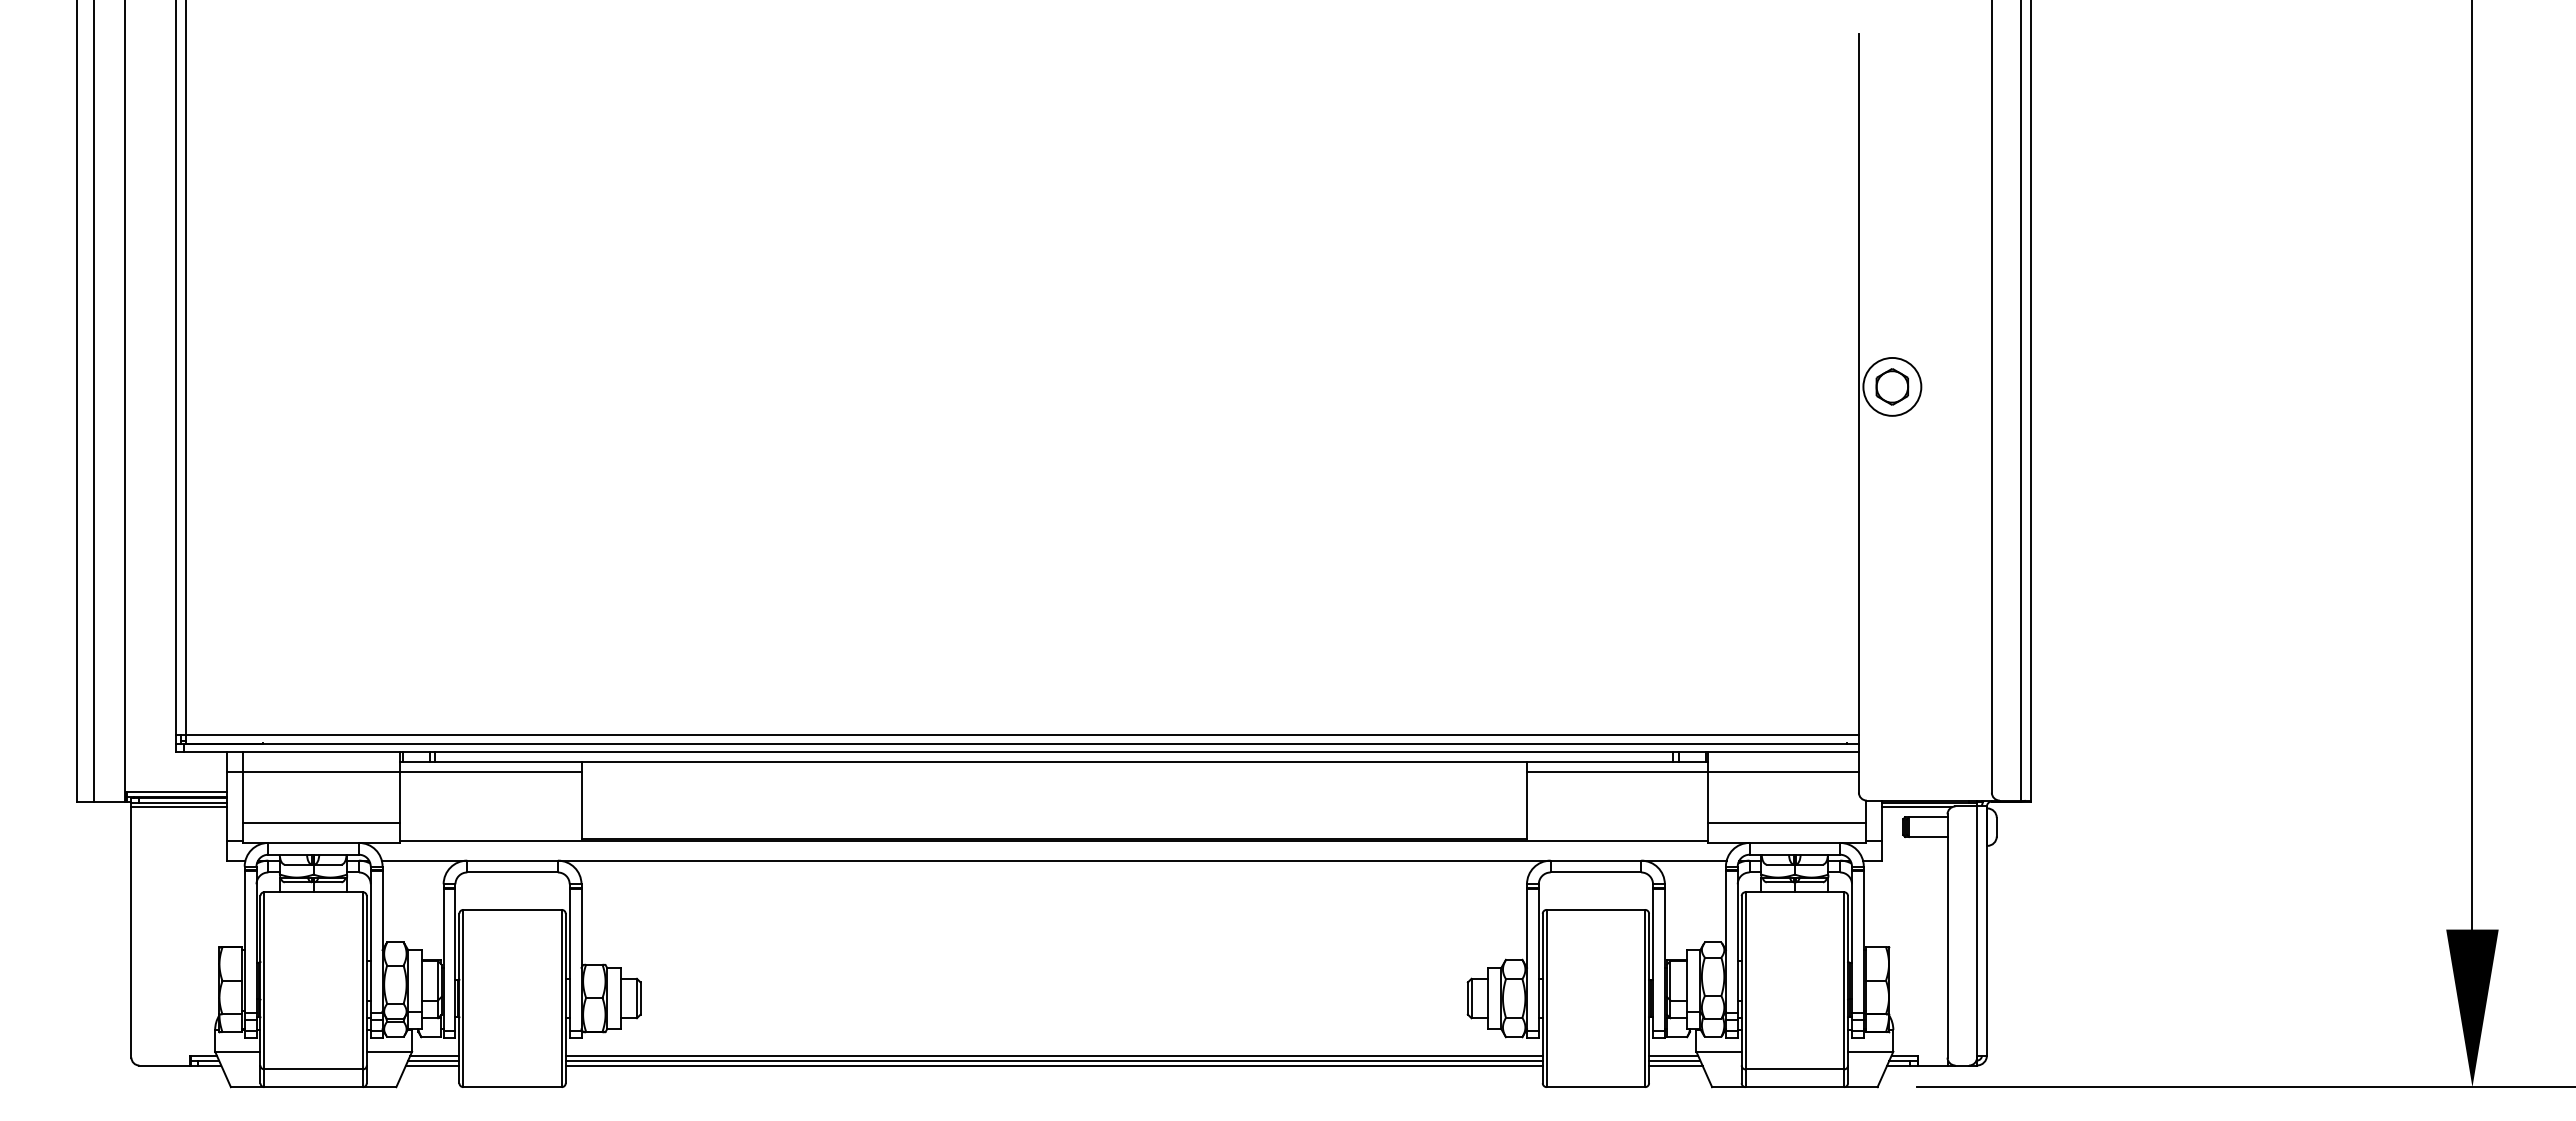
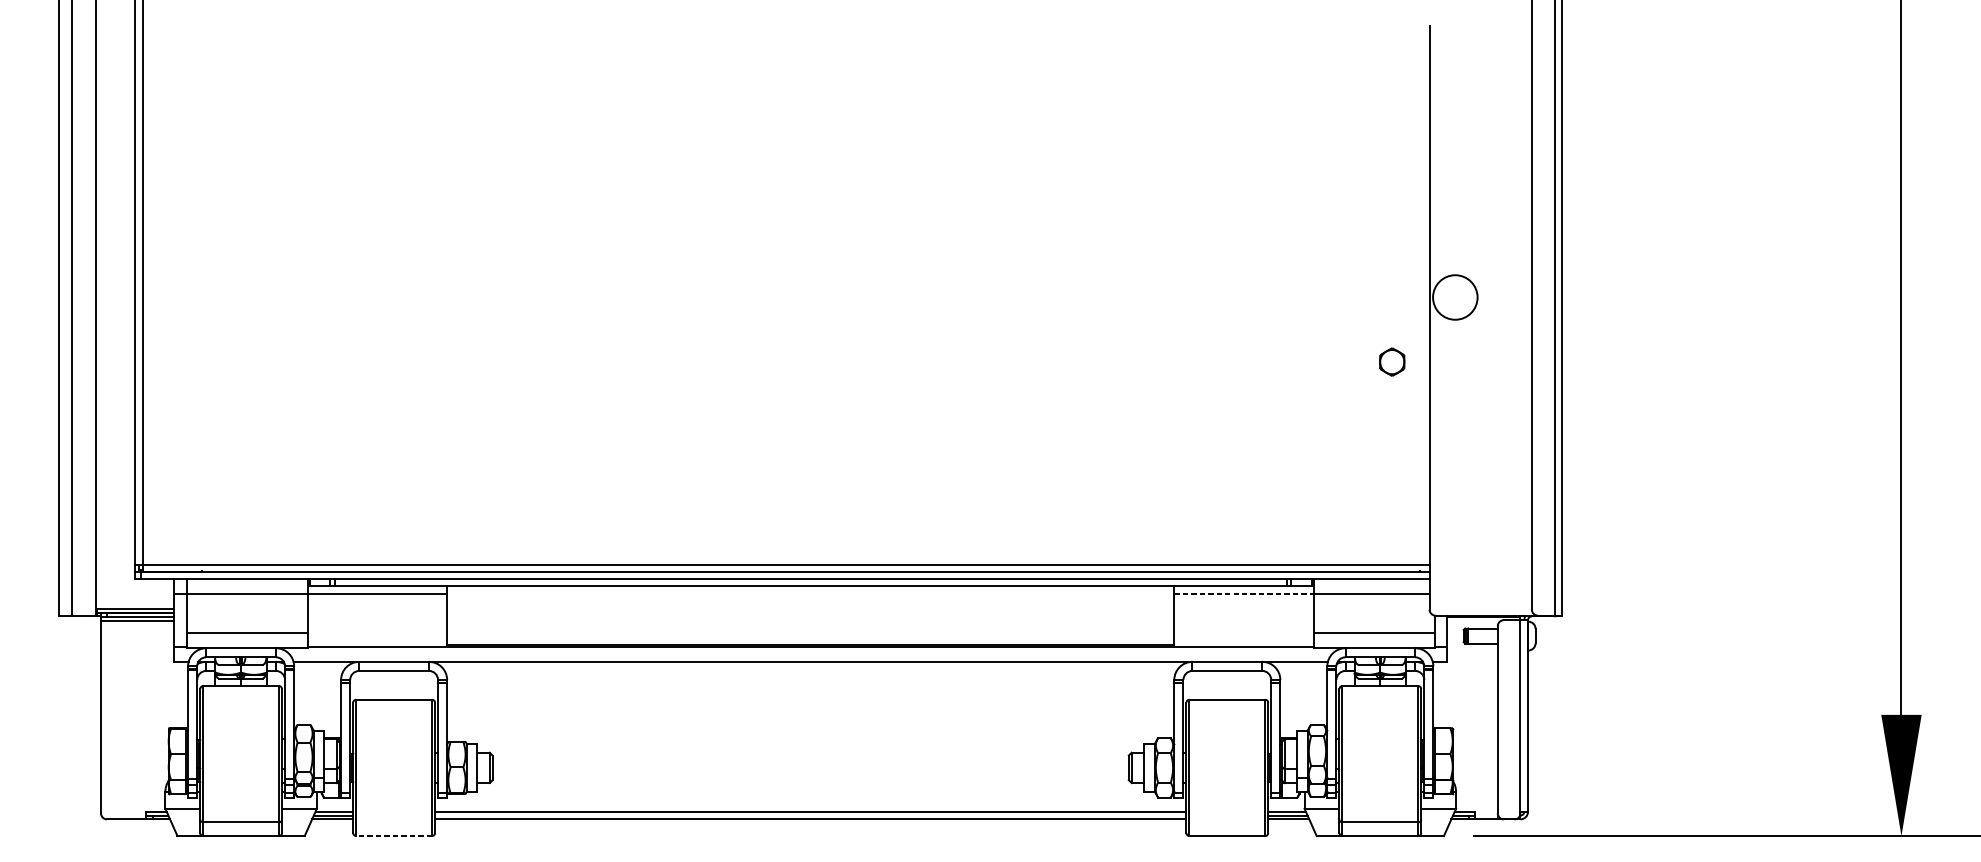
part: (1892, 386) -> (1392, 361), moved
line: (1617, 772) -> (1243, 594), solid -> dashed
line: (1916, 807) -> (1473, 620), removed
line: (1053, 1060) -> (810, 815), removed
line: (512, 1087) -> (394, 836), solid -> dashed

